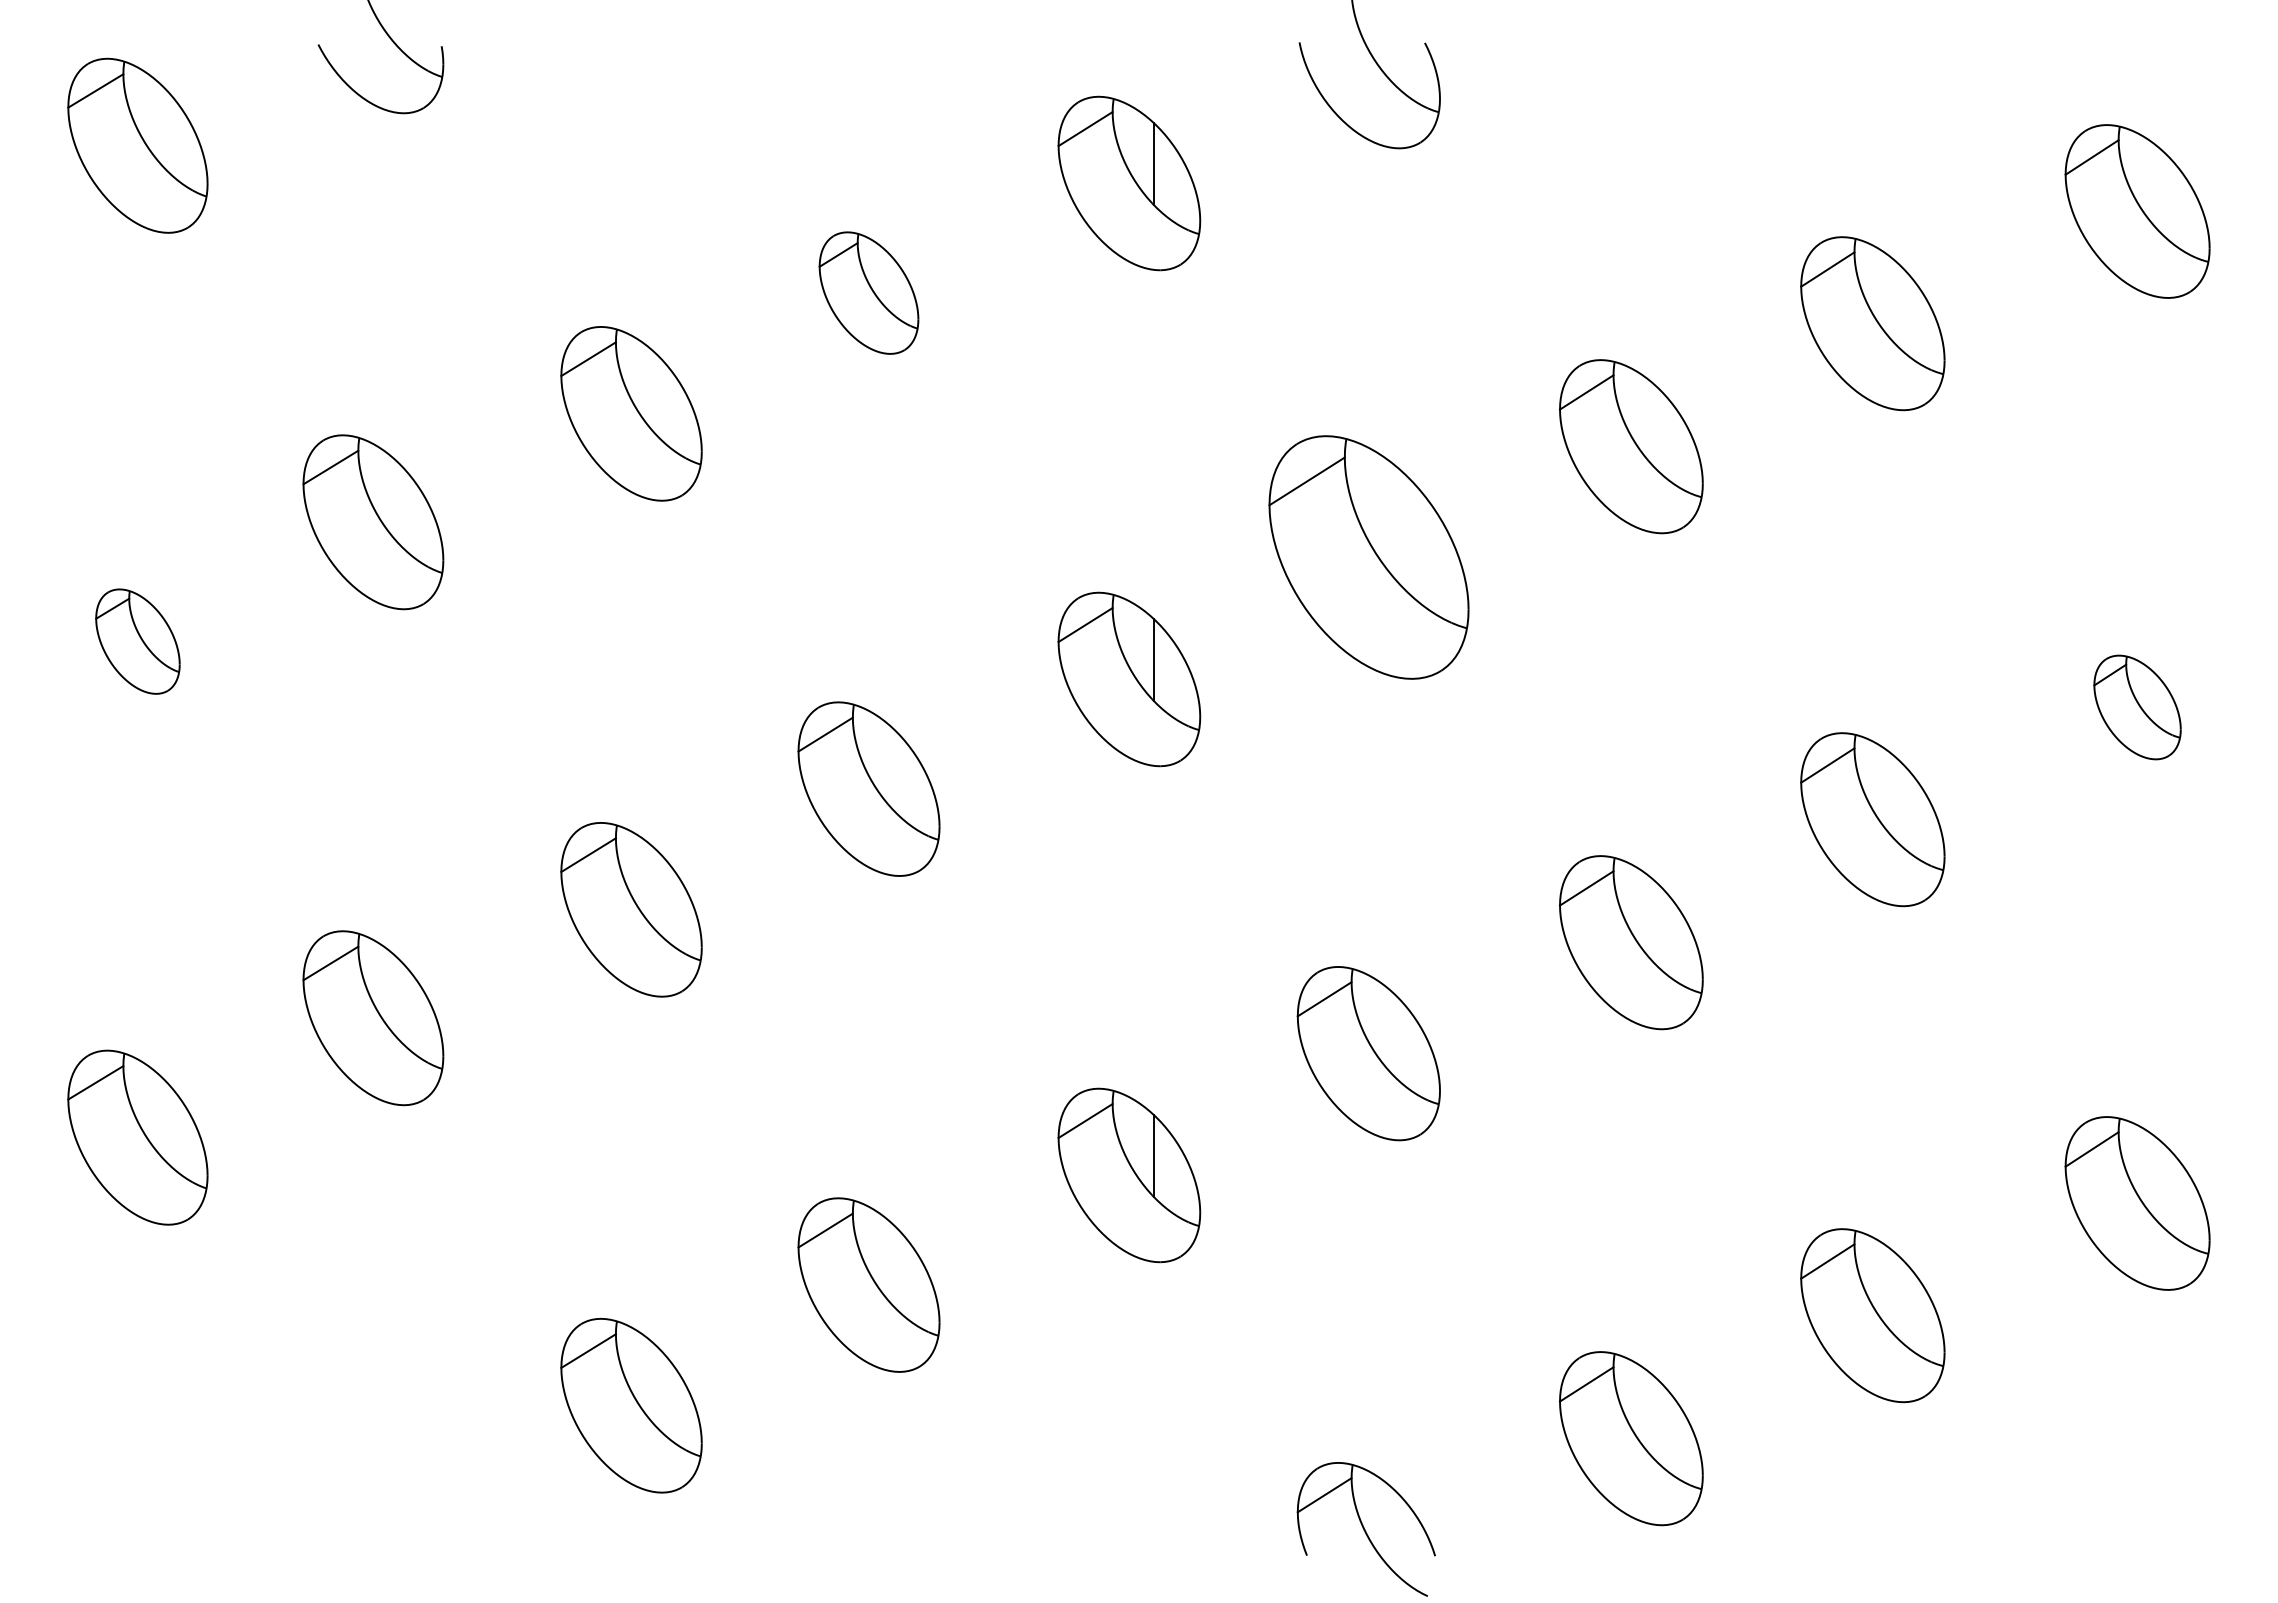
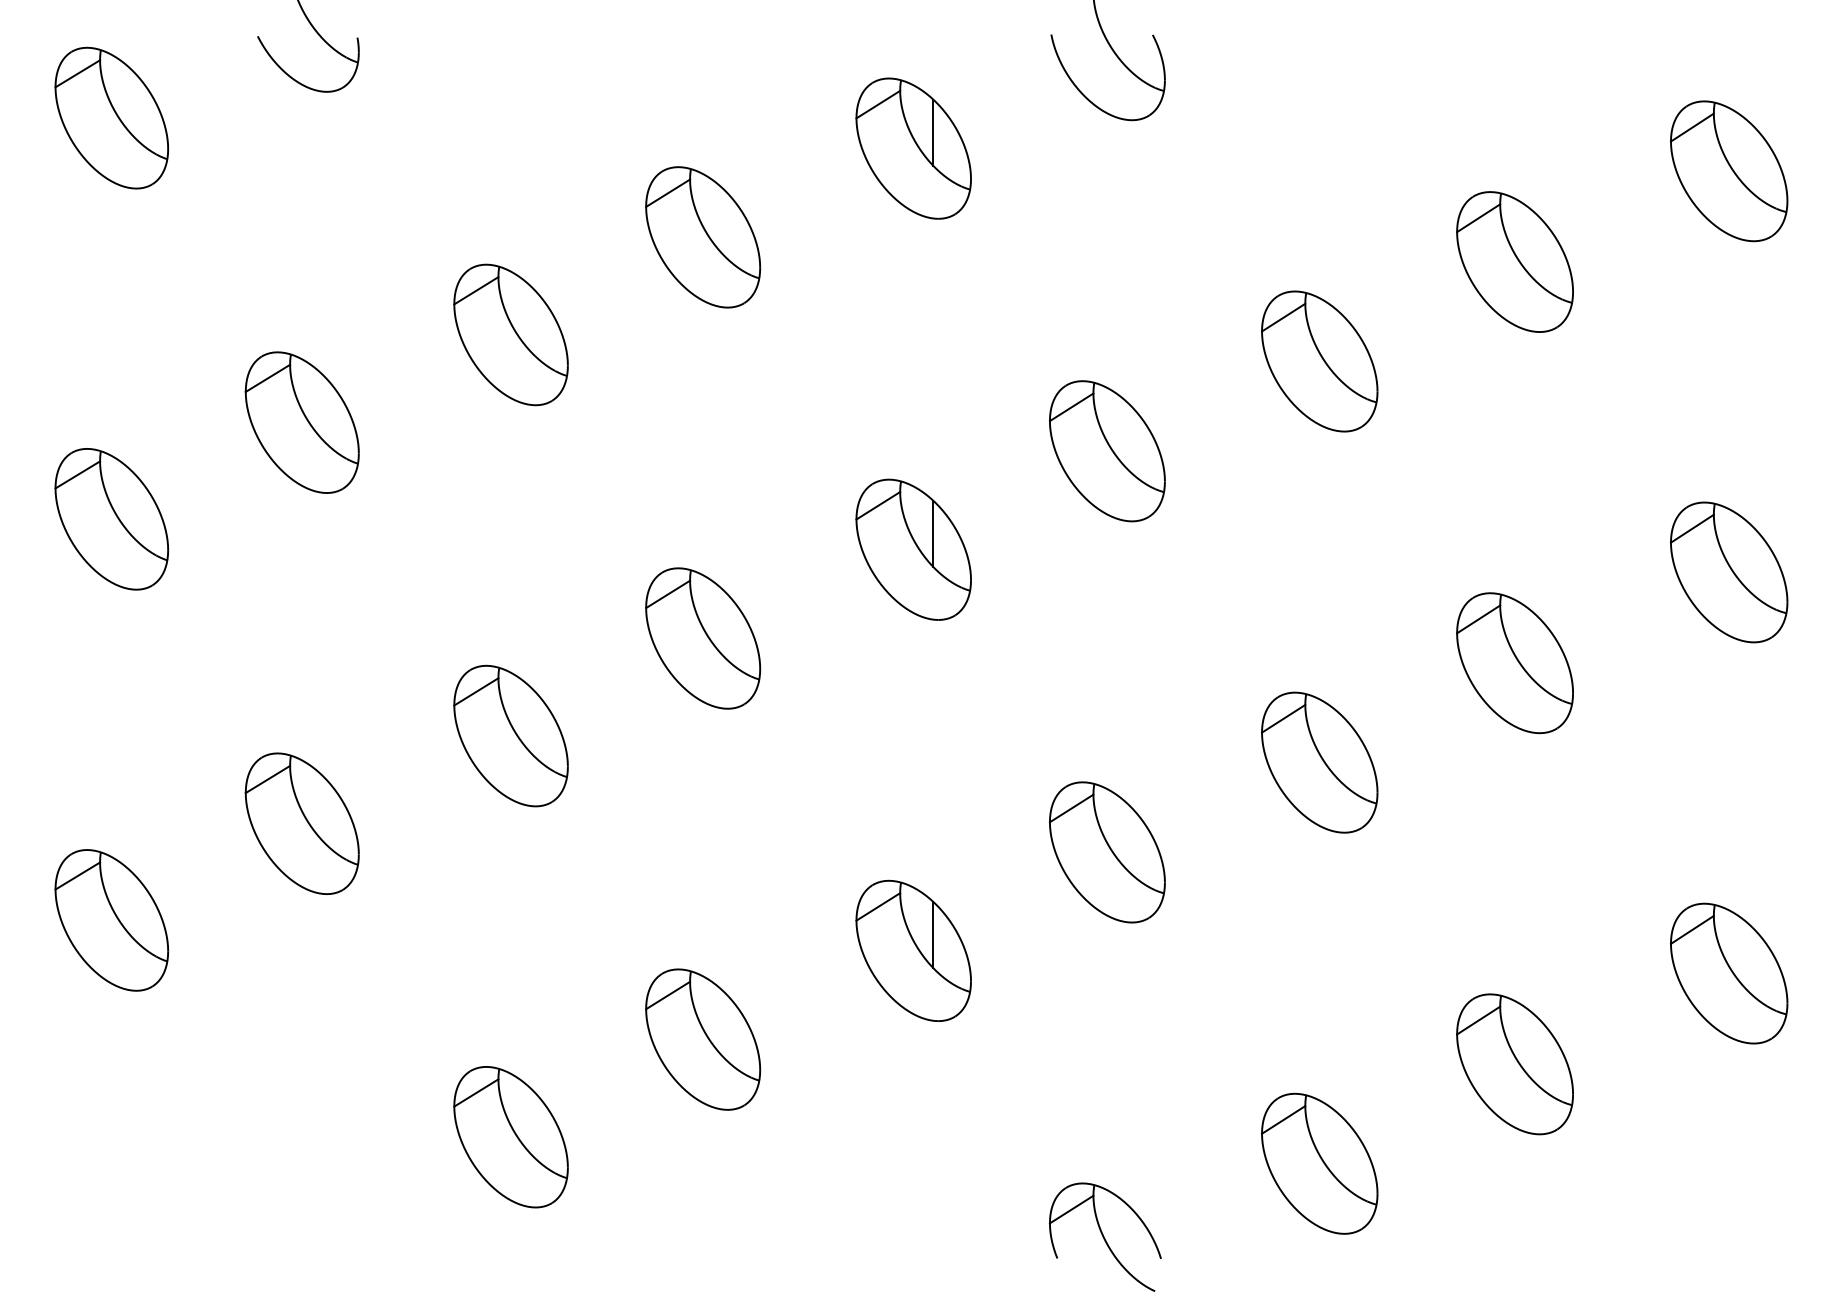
part: (868, 292) -> (702, 236), size x1.43
part: (1368, 557) -> (1107, 451), size x0.71
part: (137, 641) -> (111, 519), size x1.67
part: (2137, 707) -> (1729, 572), size x1.67

